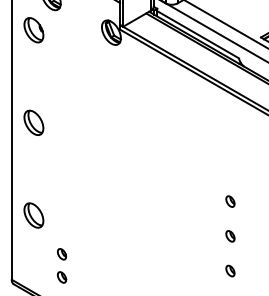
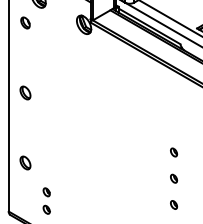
part: (33, 29) -> (25, 22), size x0.6
part: (33, 122) -> (25, 92), size x0.7
part: (33, 214) -> (25, 162), size x0.7

